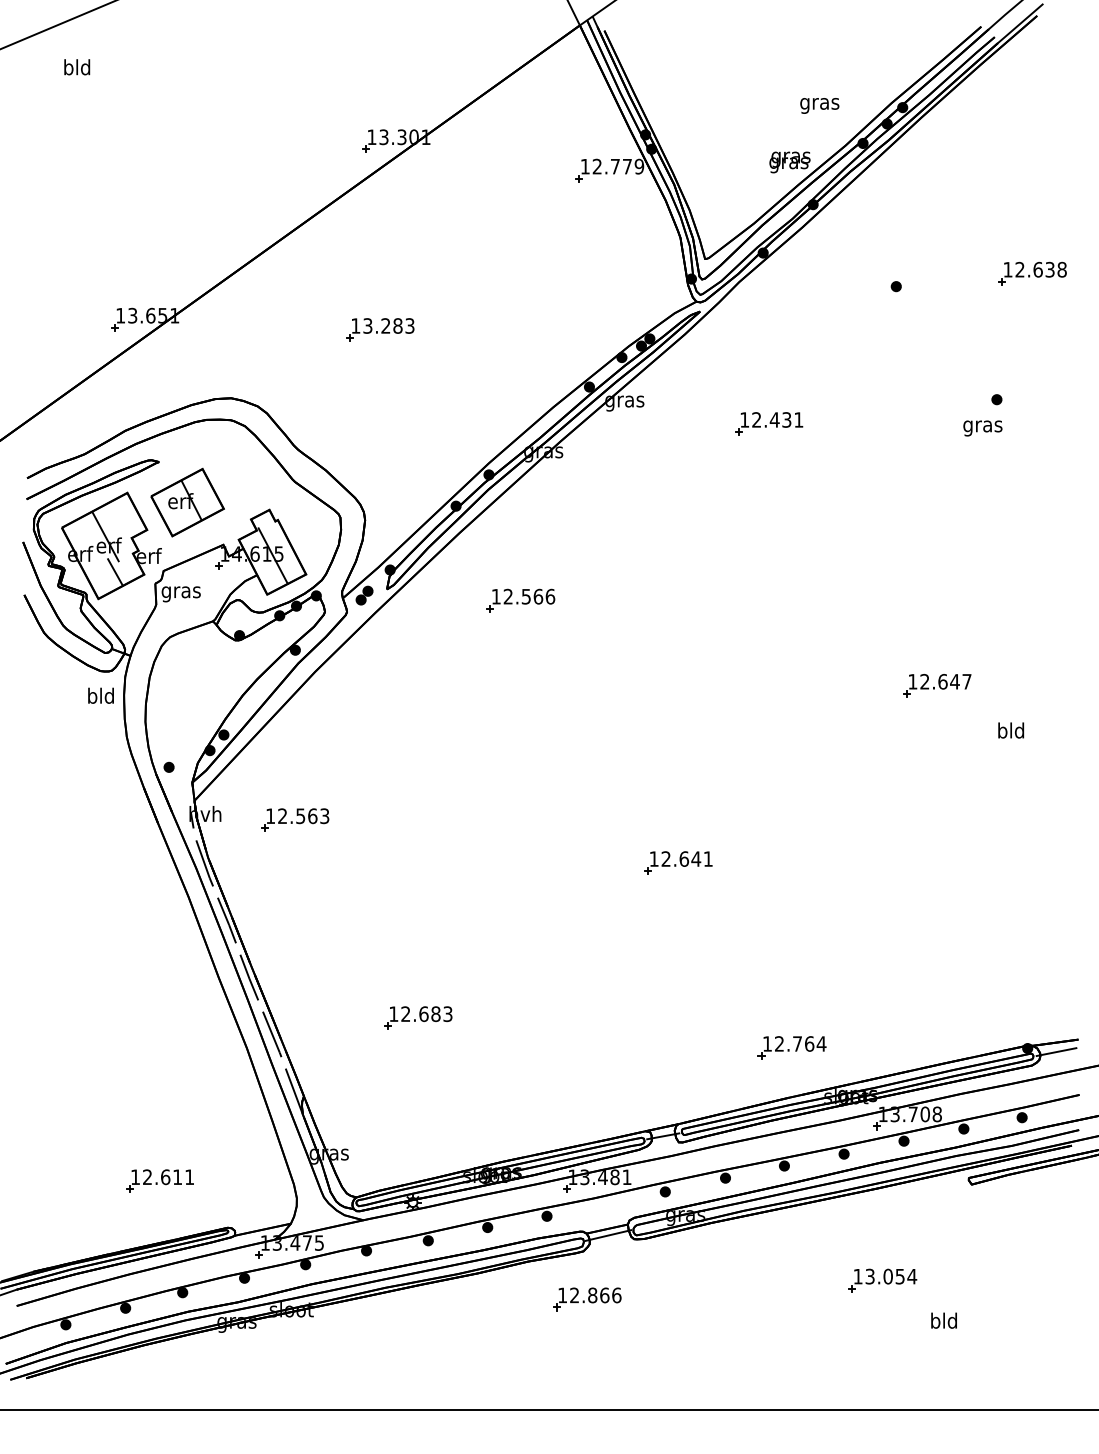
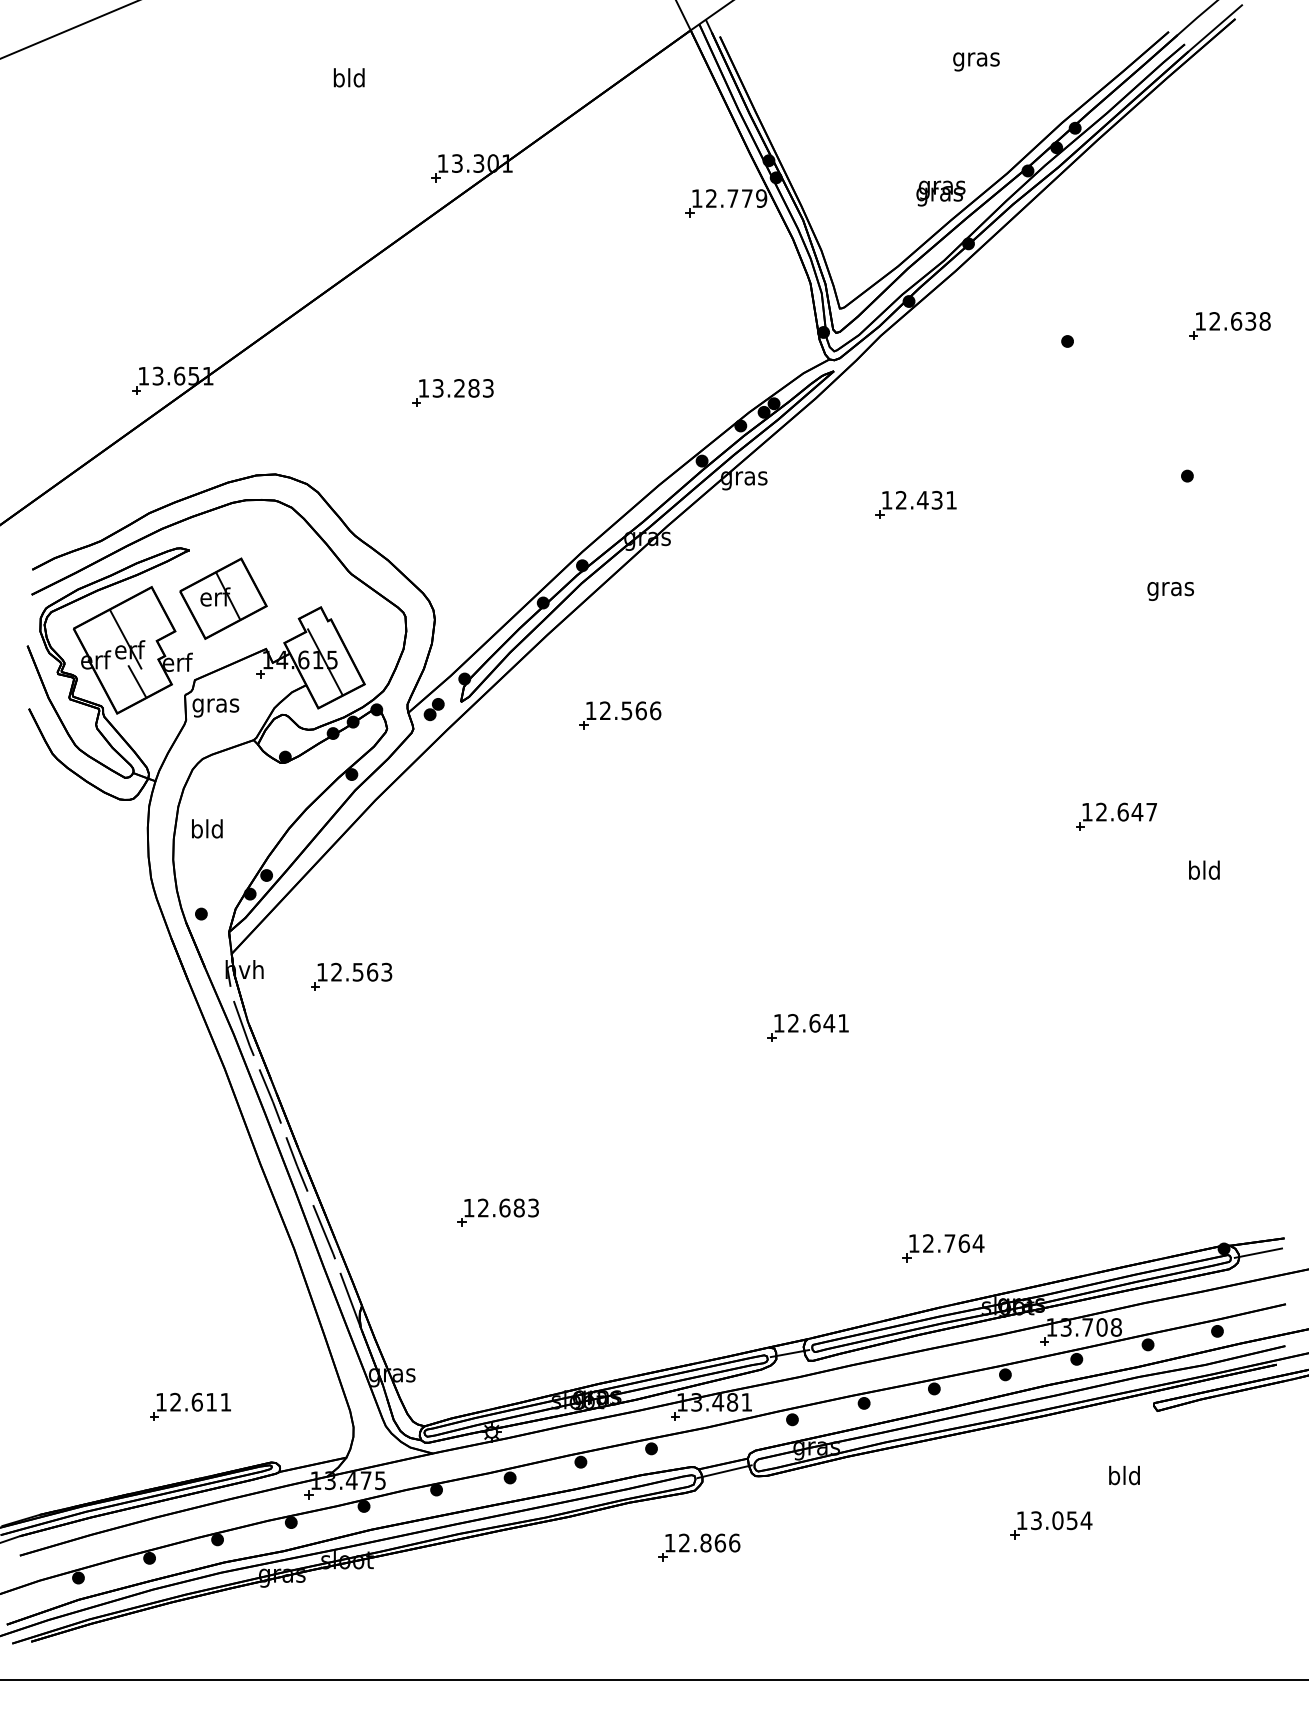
text: (77, 67) -> (349, 78), moved
text: (819, 105) -> (976, 61), moved
text: (982, 428) -> (1170, 591), moved
text: (100, 695) -> (206, 828), moved
text: (943, 1320) -> (1123, 1475), moved

